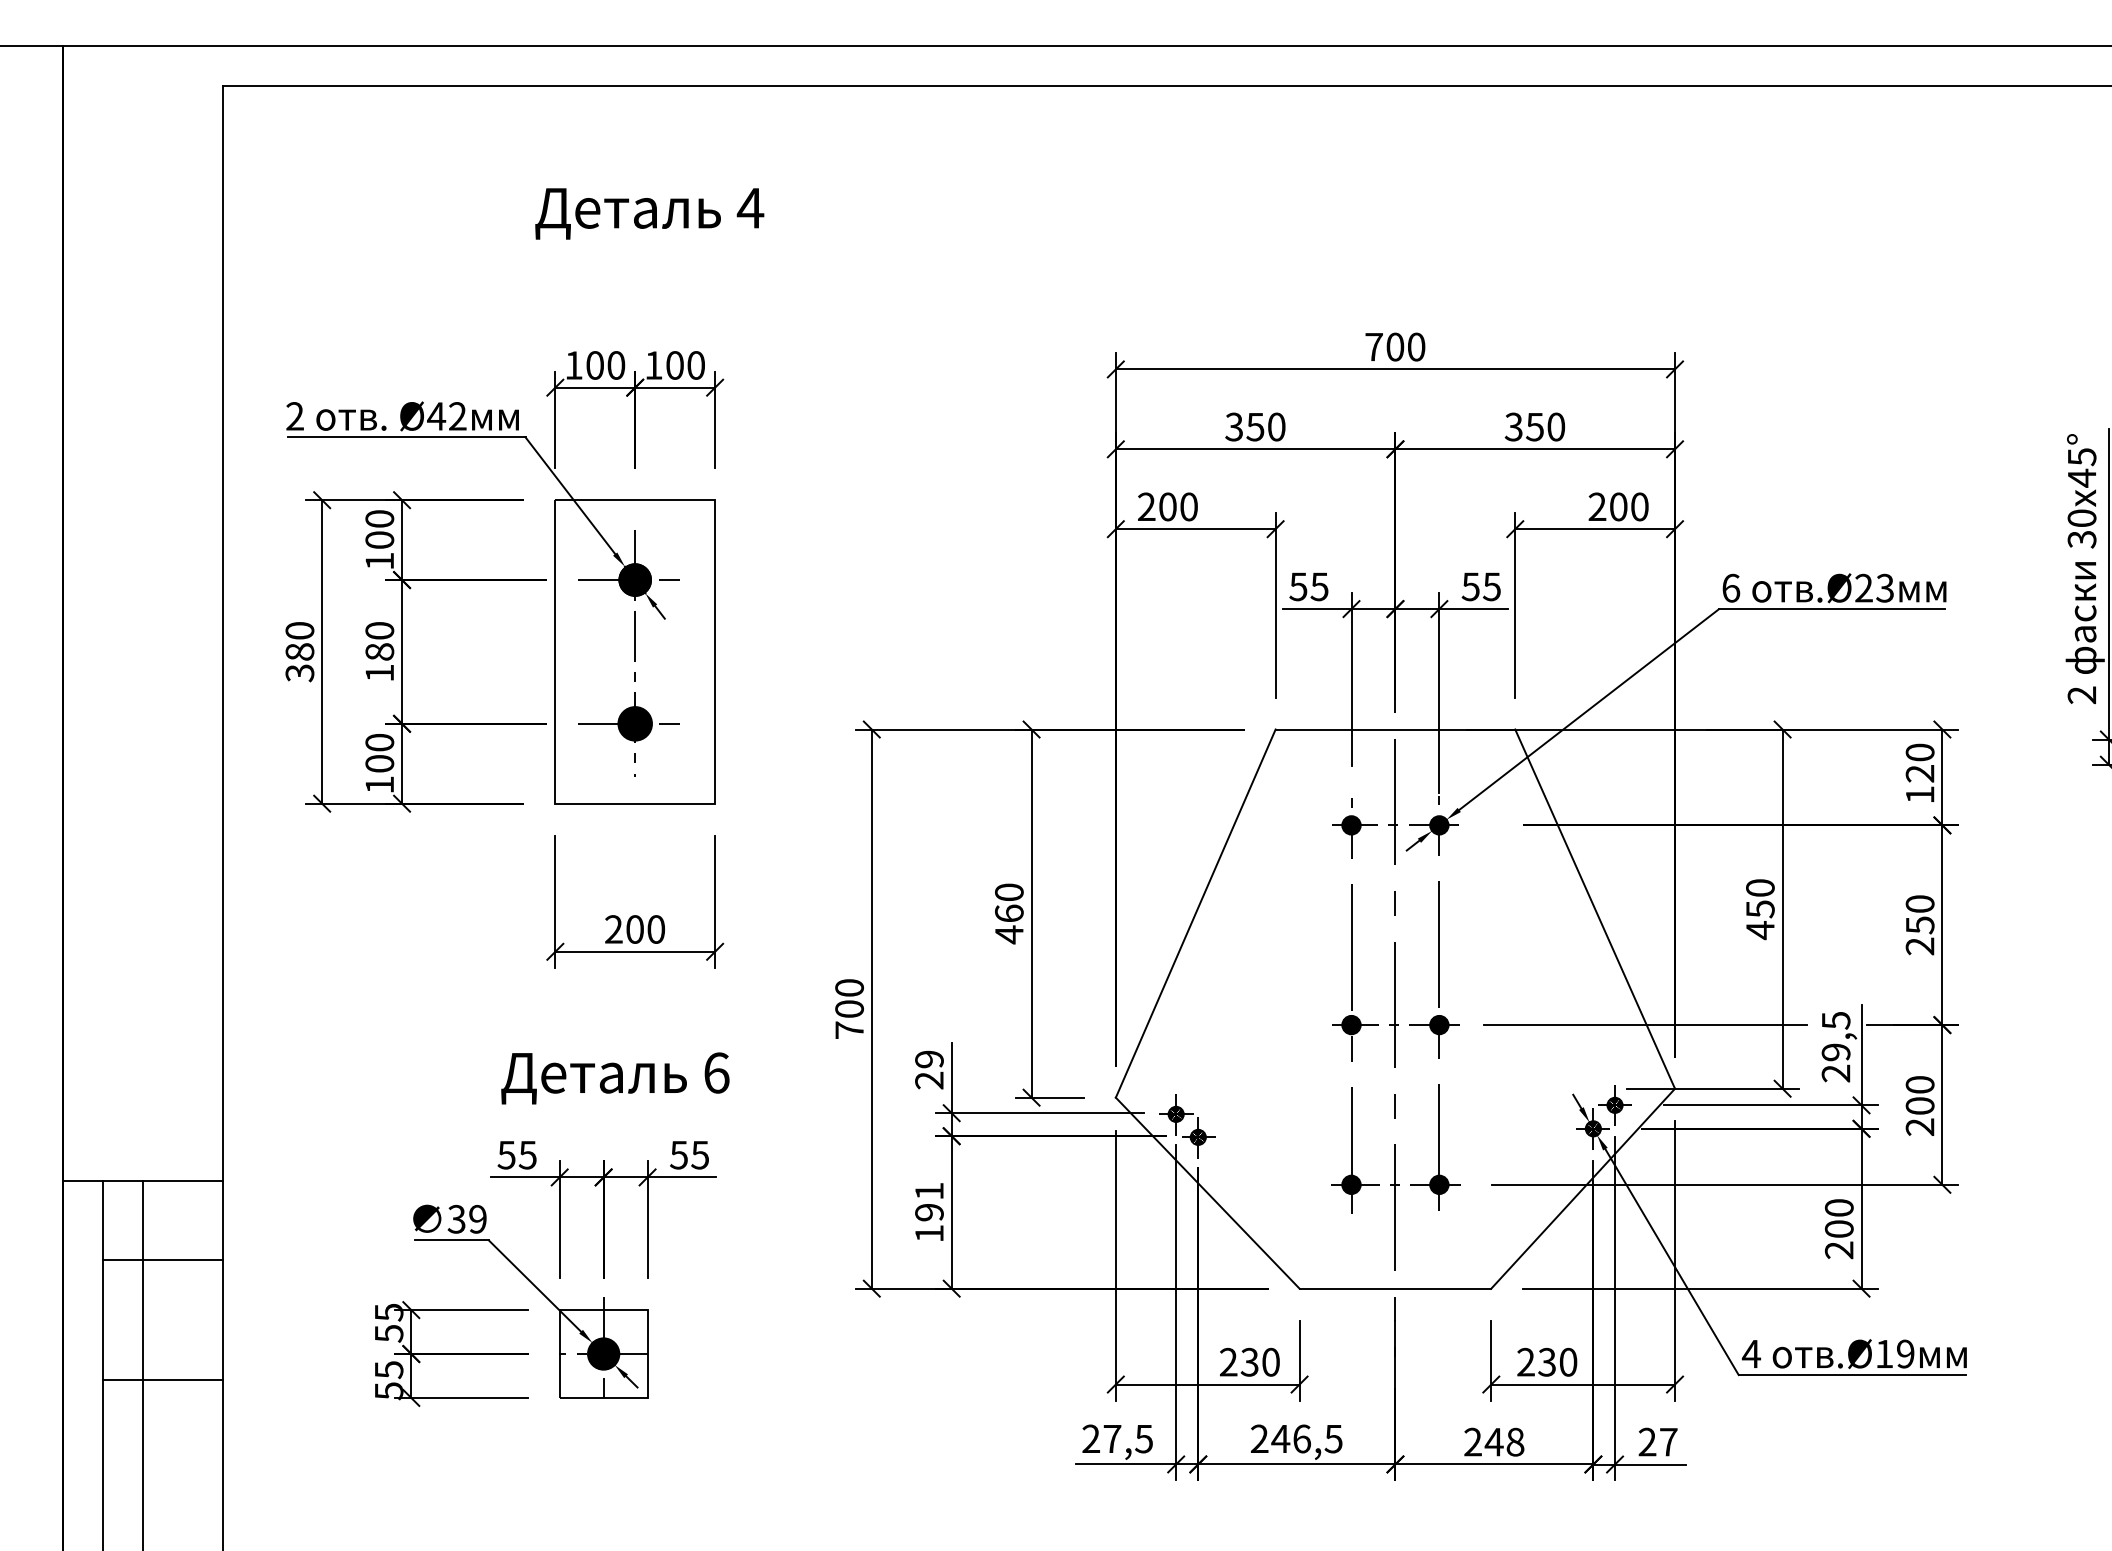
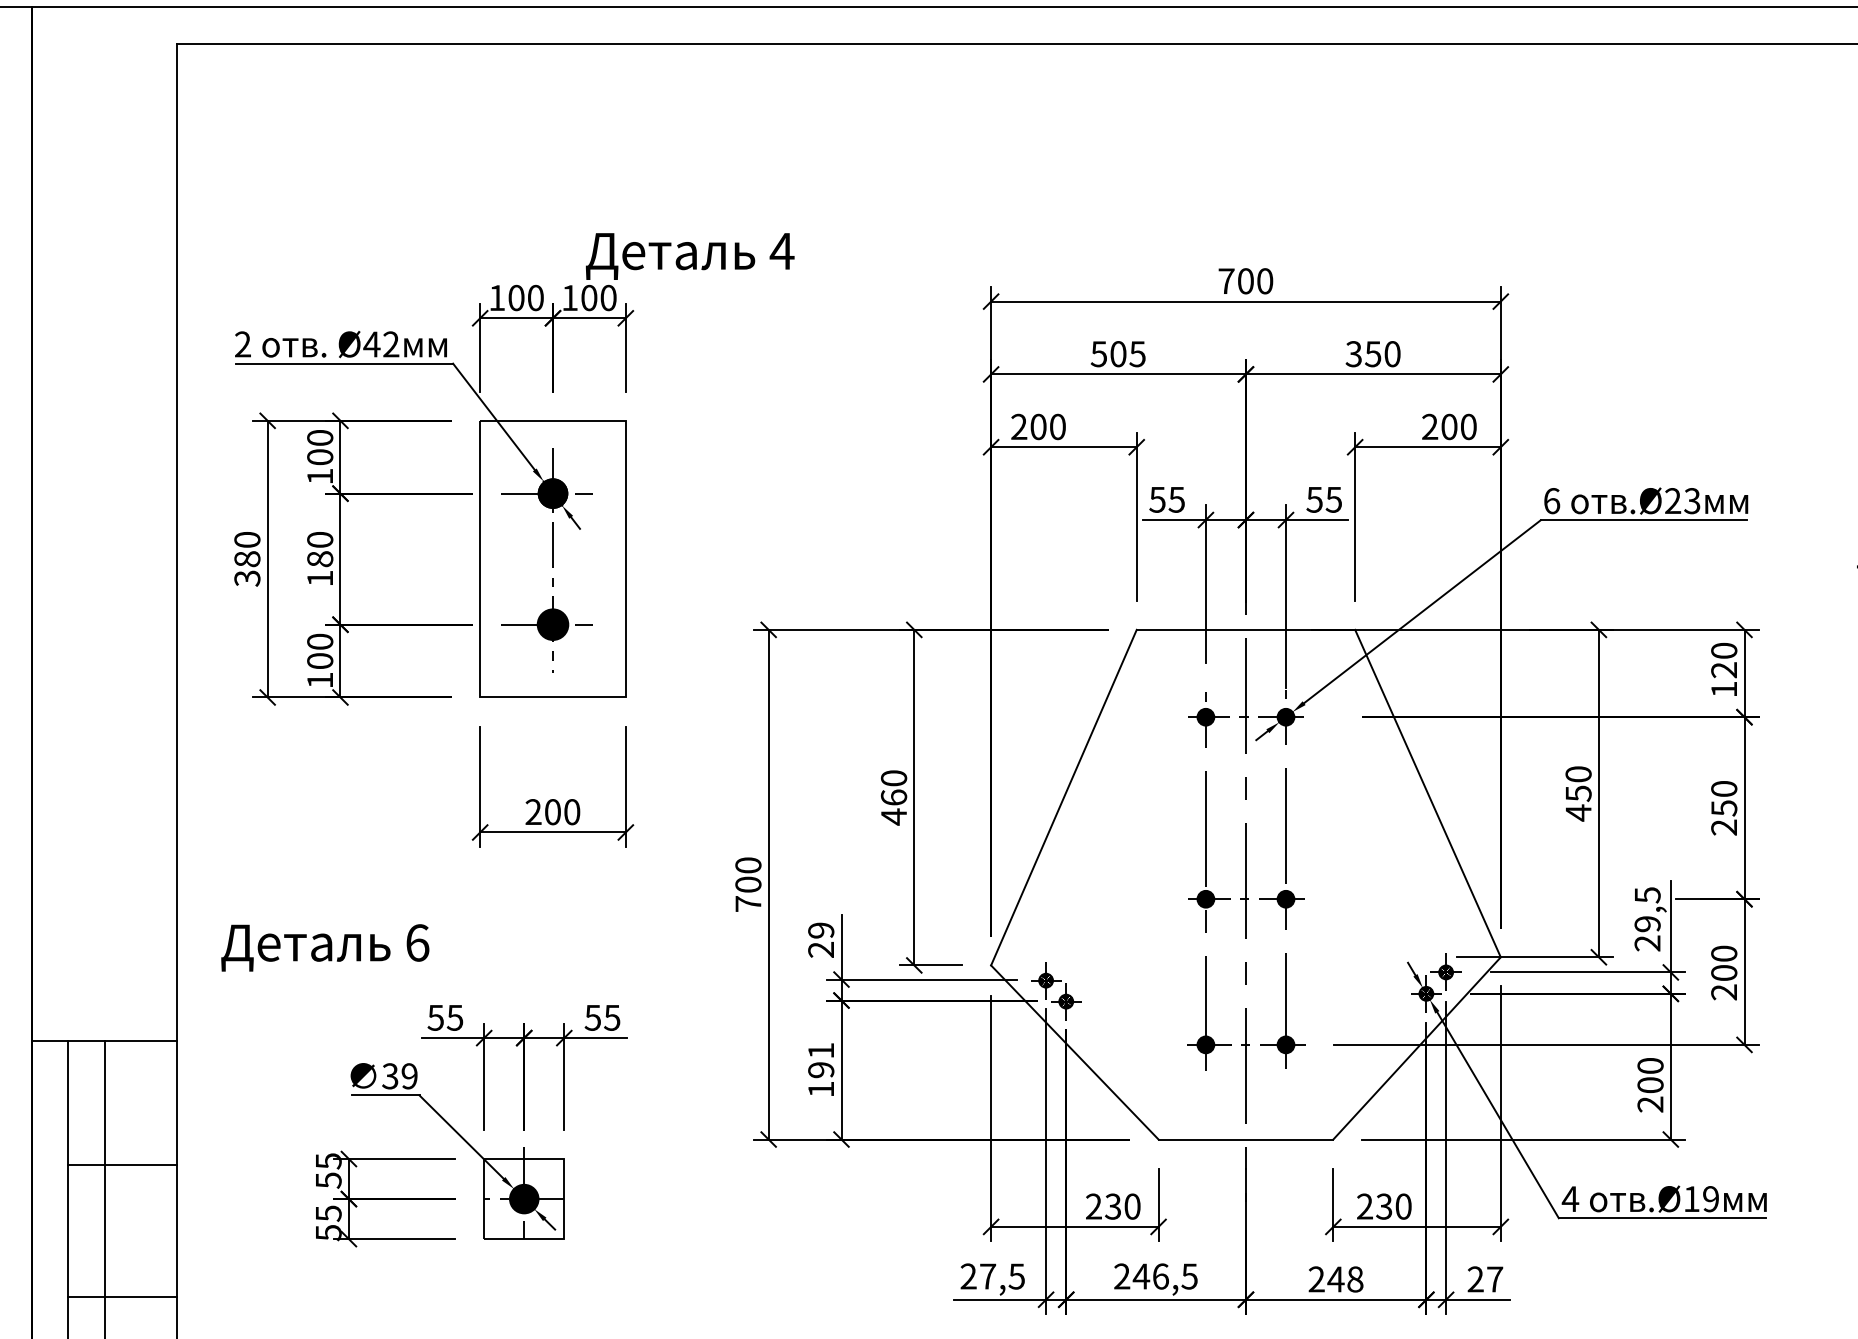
text: (649, 213) -> (689, 256), moved
text: (1255, 426) -> (1118, 353), 350 -> 505
line: (1644, 1025) -> (1472, 899), removed
text: (615, 1078) -> (325, 947), moved
line: (163, 1260) -> (123, 1164), moved
line: (163, 1380) -> (123, 1297), moved

